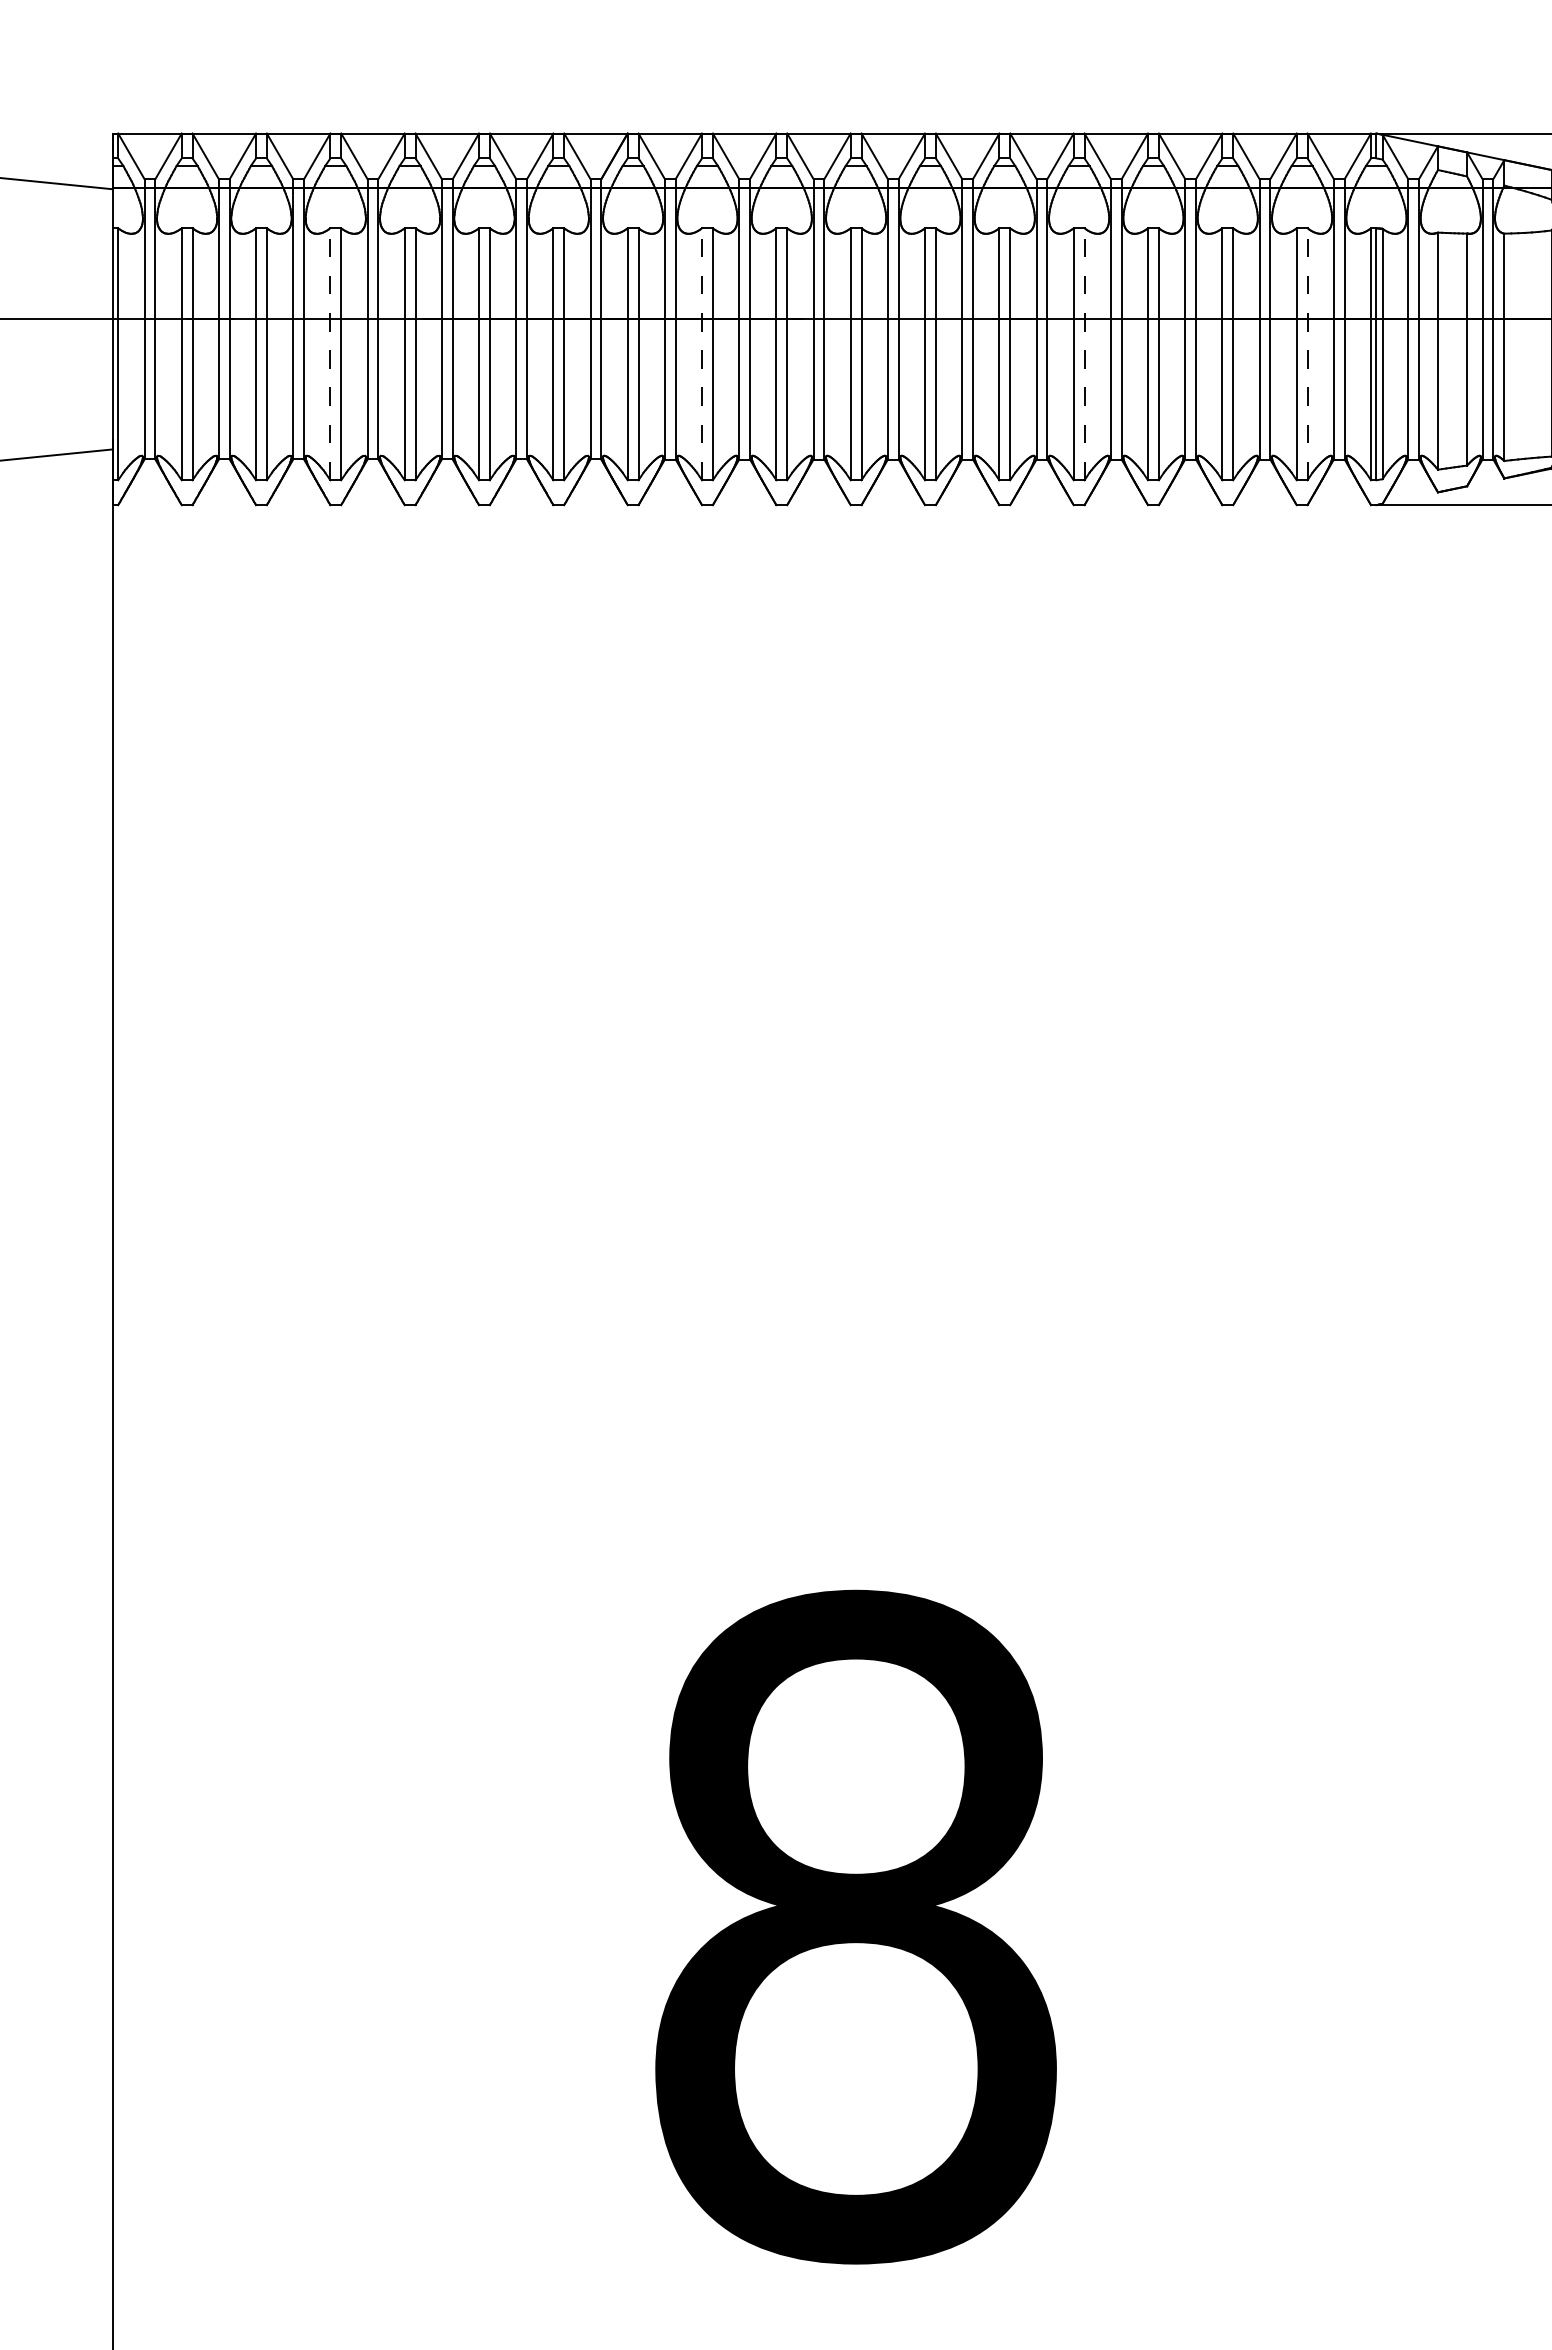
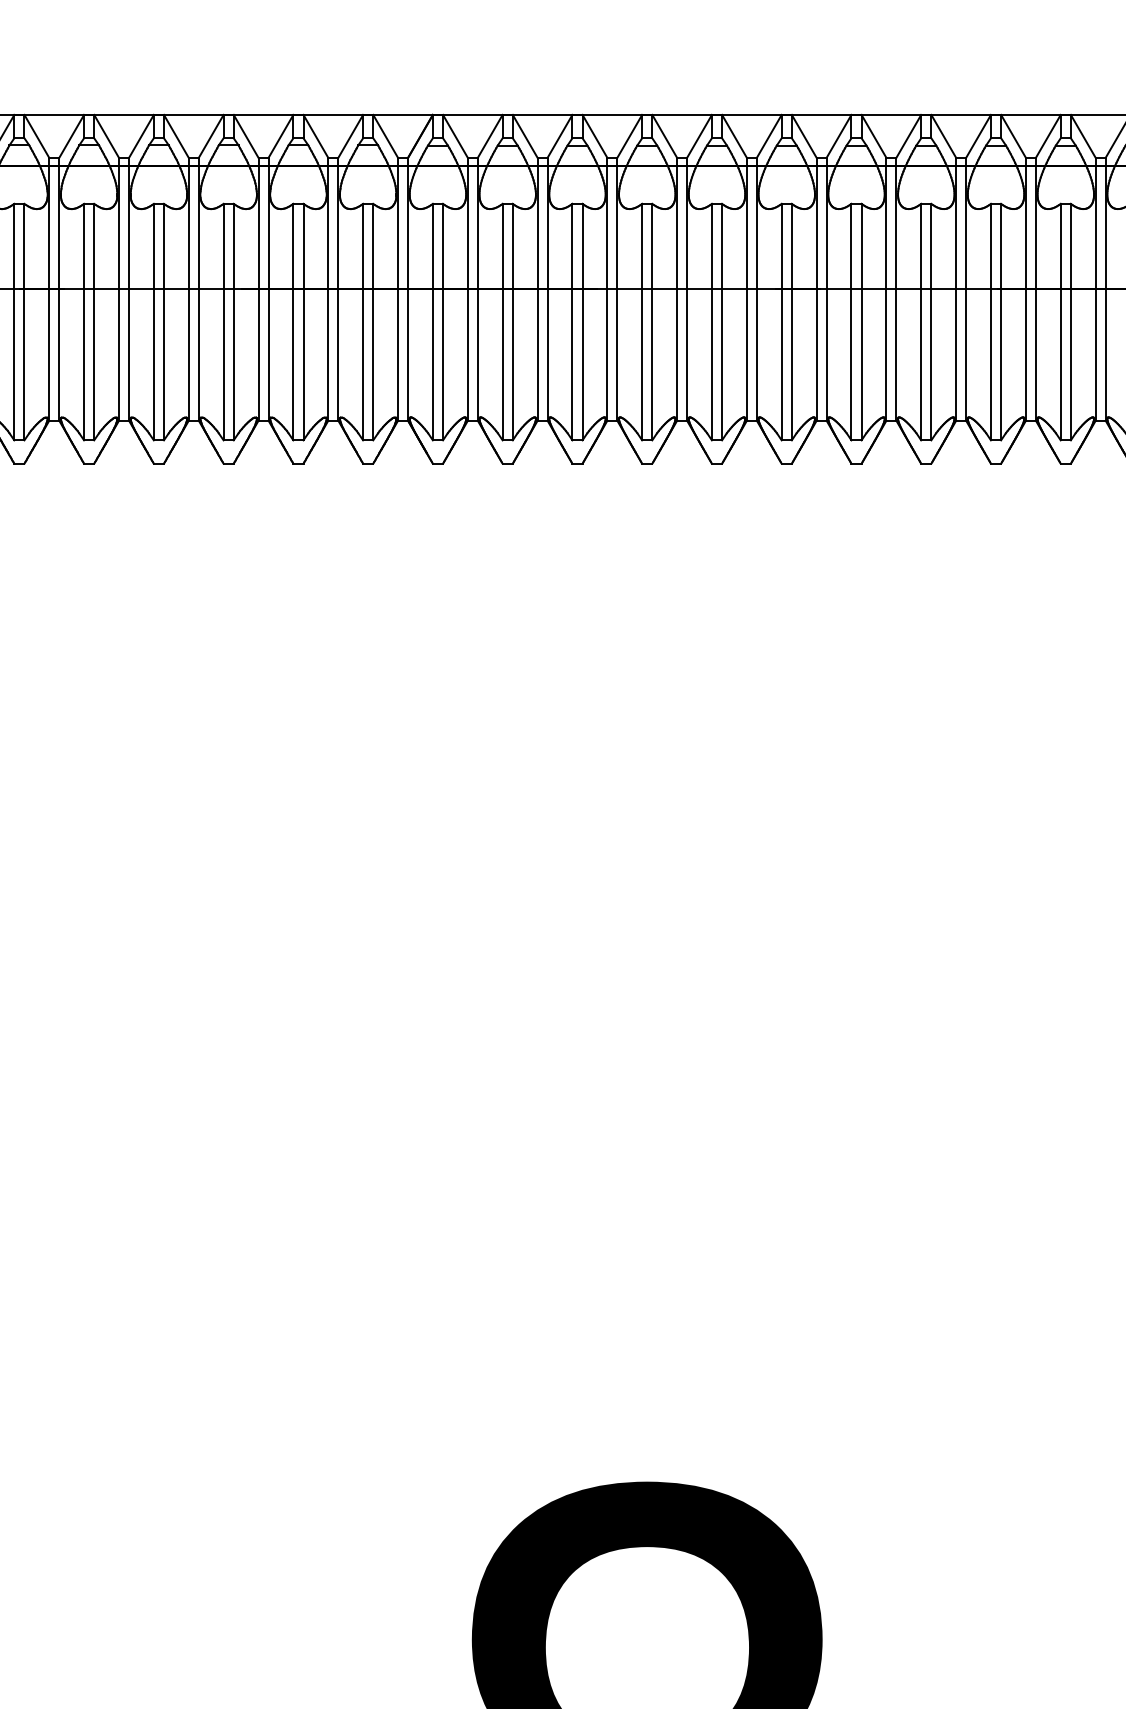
line: (702, 353) -> (503, 321), dashed -> solid
line: (1084, 353) -> (861, 321), dashed -> solid
line: (1307, 353) -> (1070, 321), dashed -> solid
line: (330, 354) -> (153, 322), dashed -> solid

